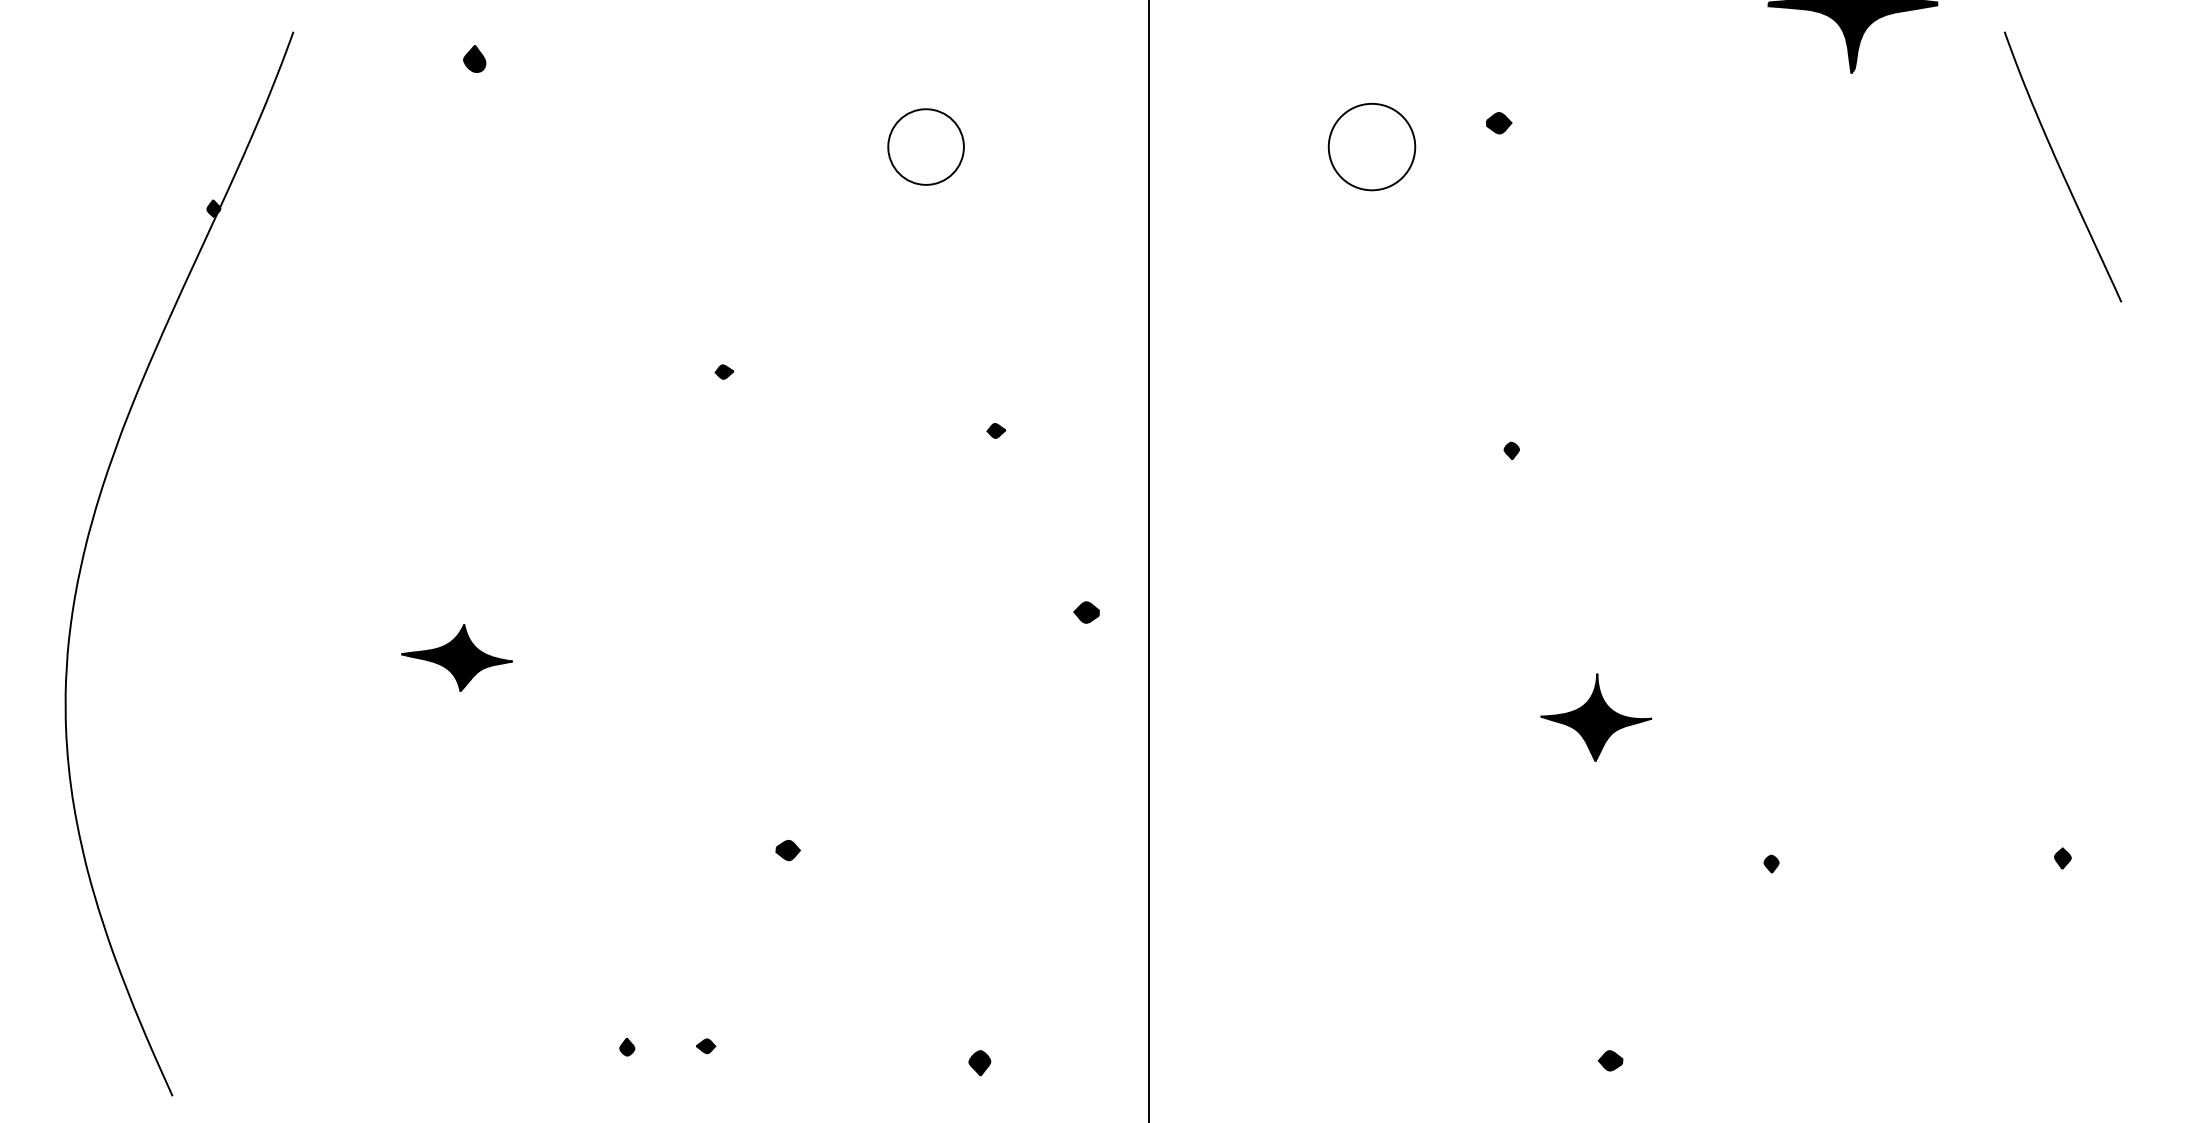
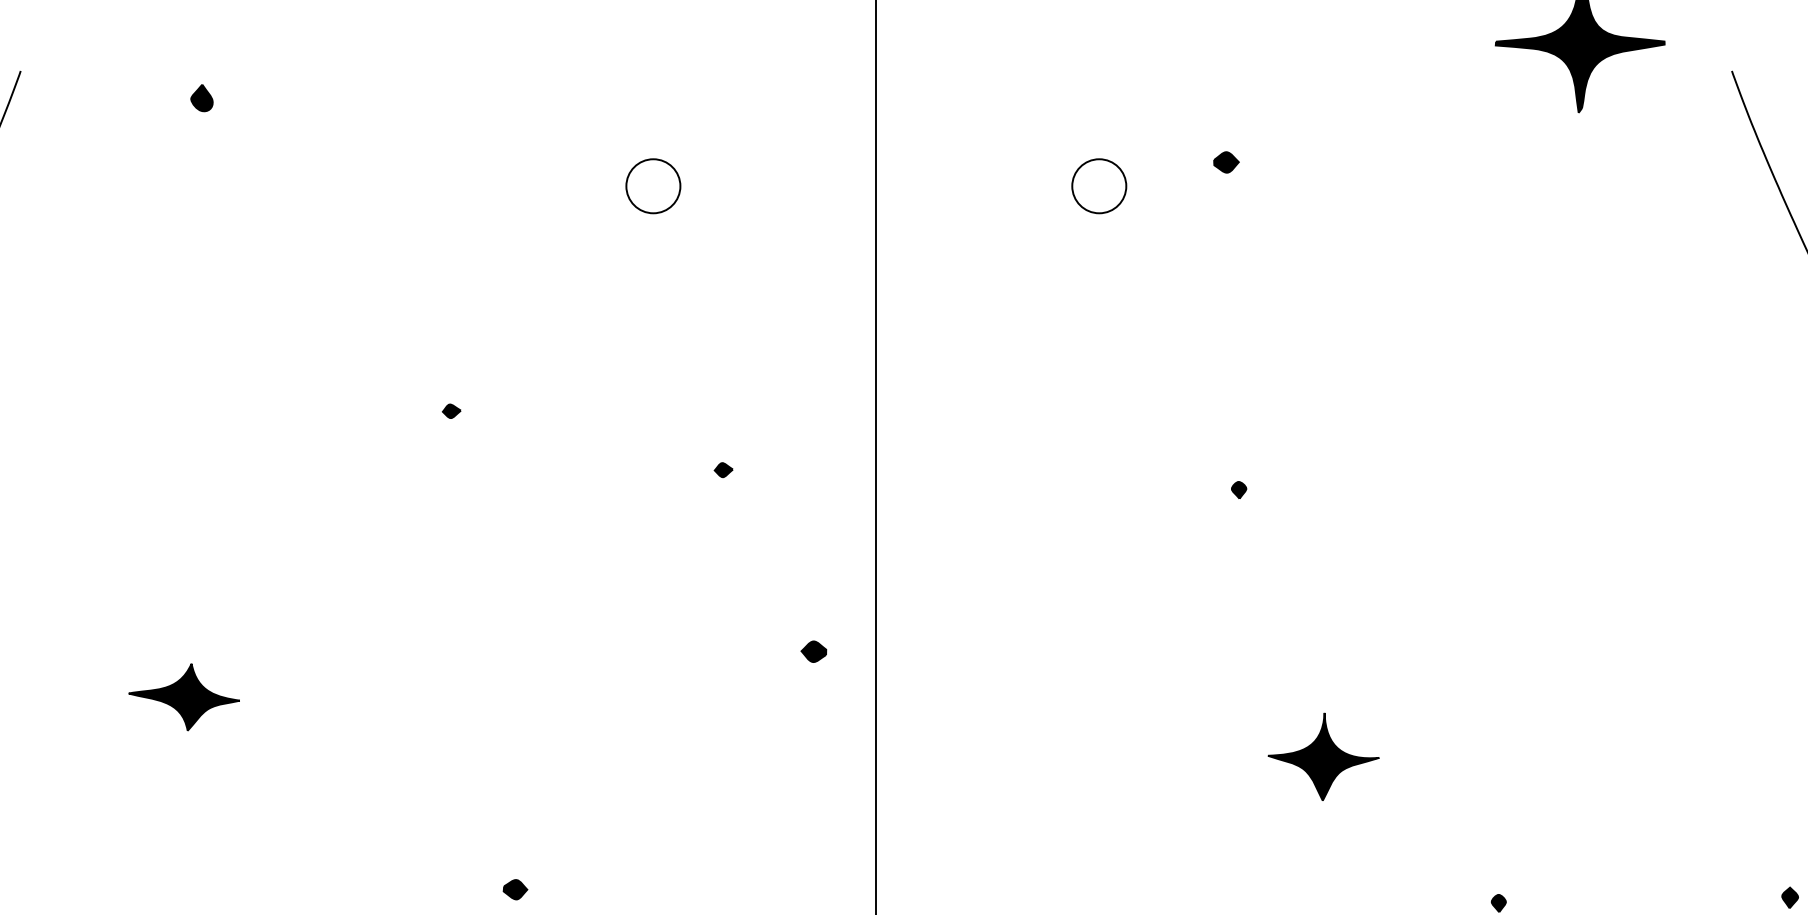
circle: (926, 147) -> (653, 186), size x0.71
circle: (1371, 147) -> (1098, 186), size x0.62

